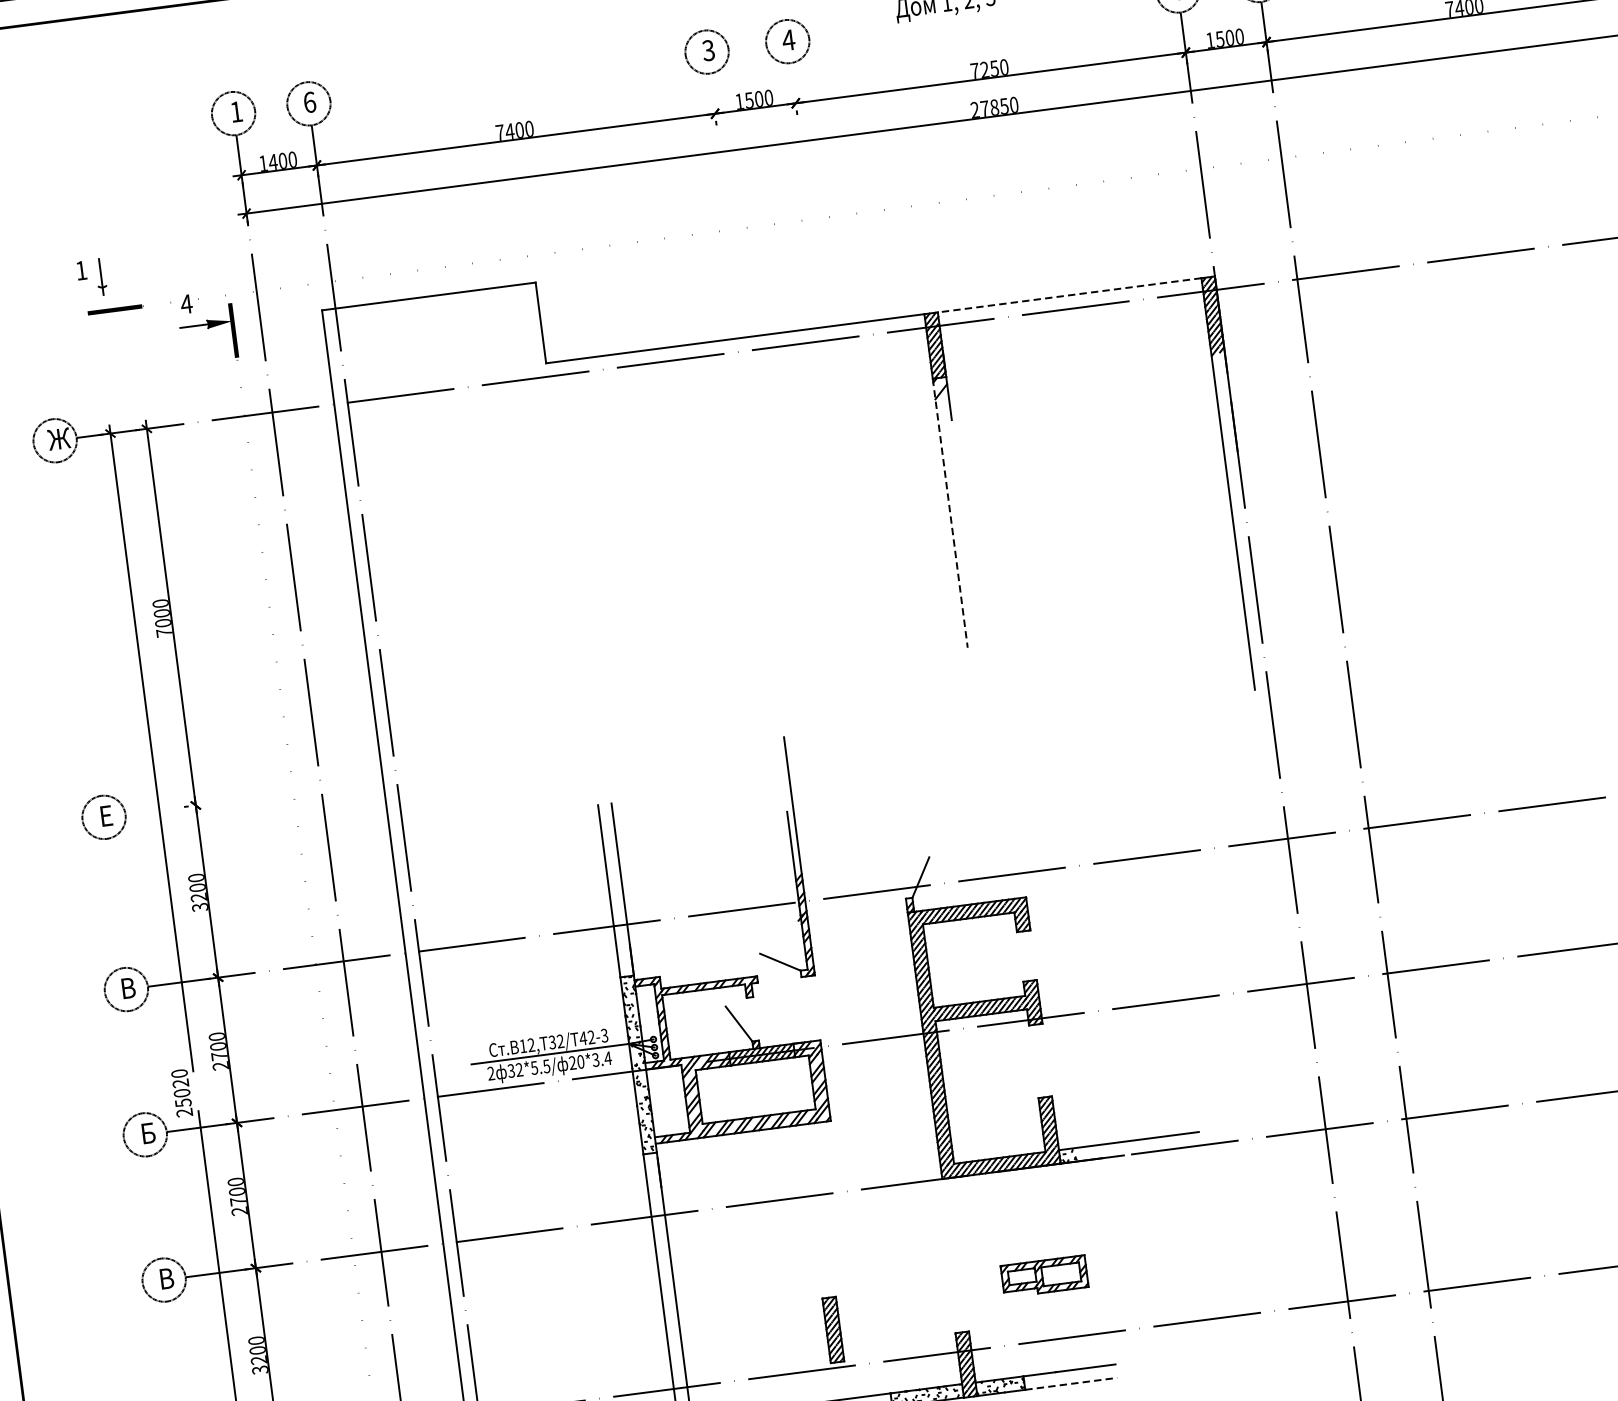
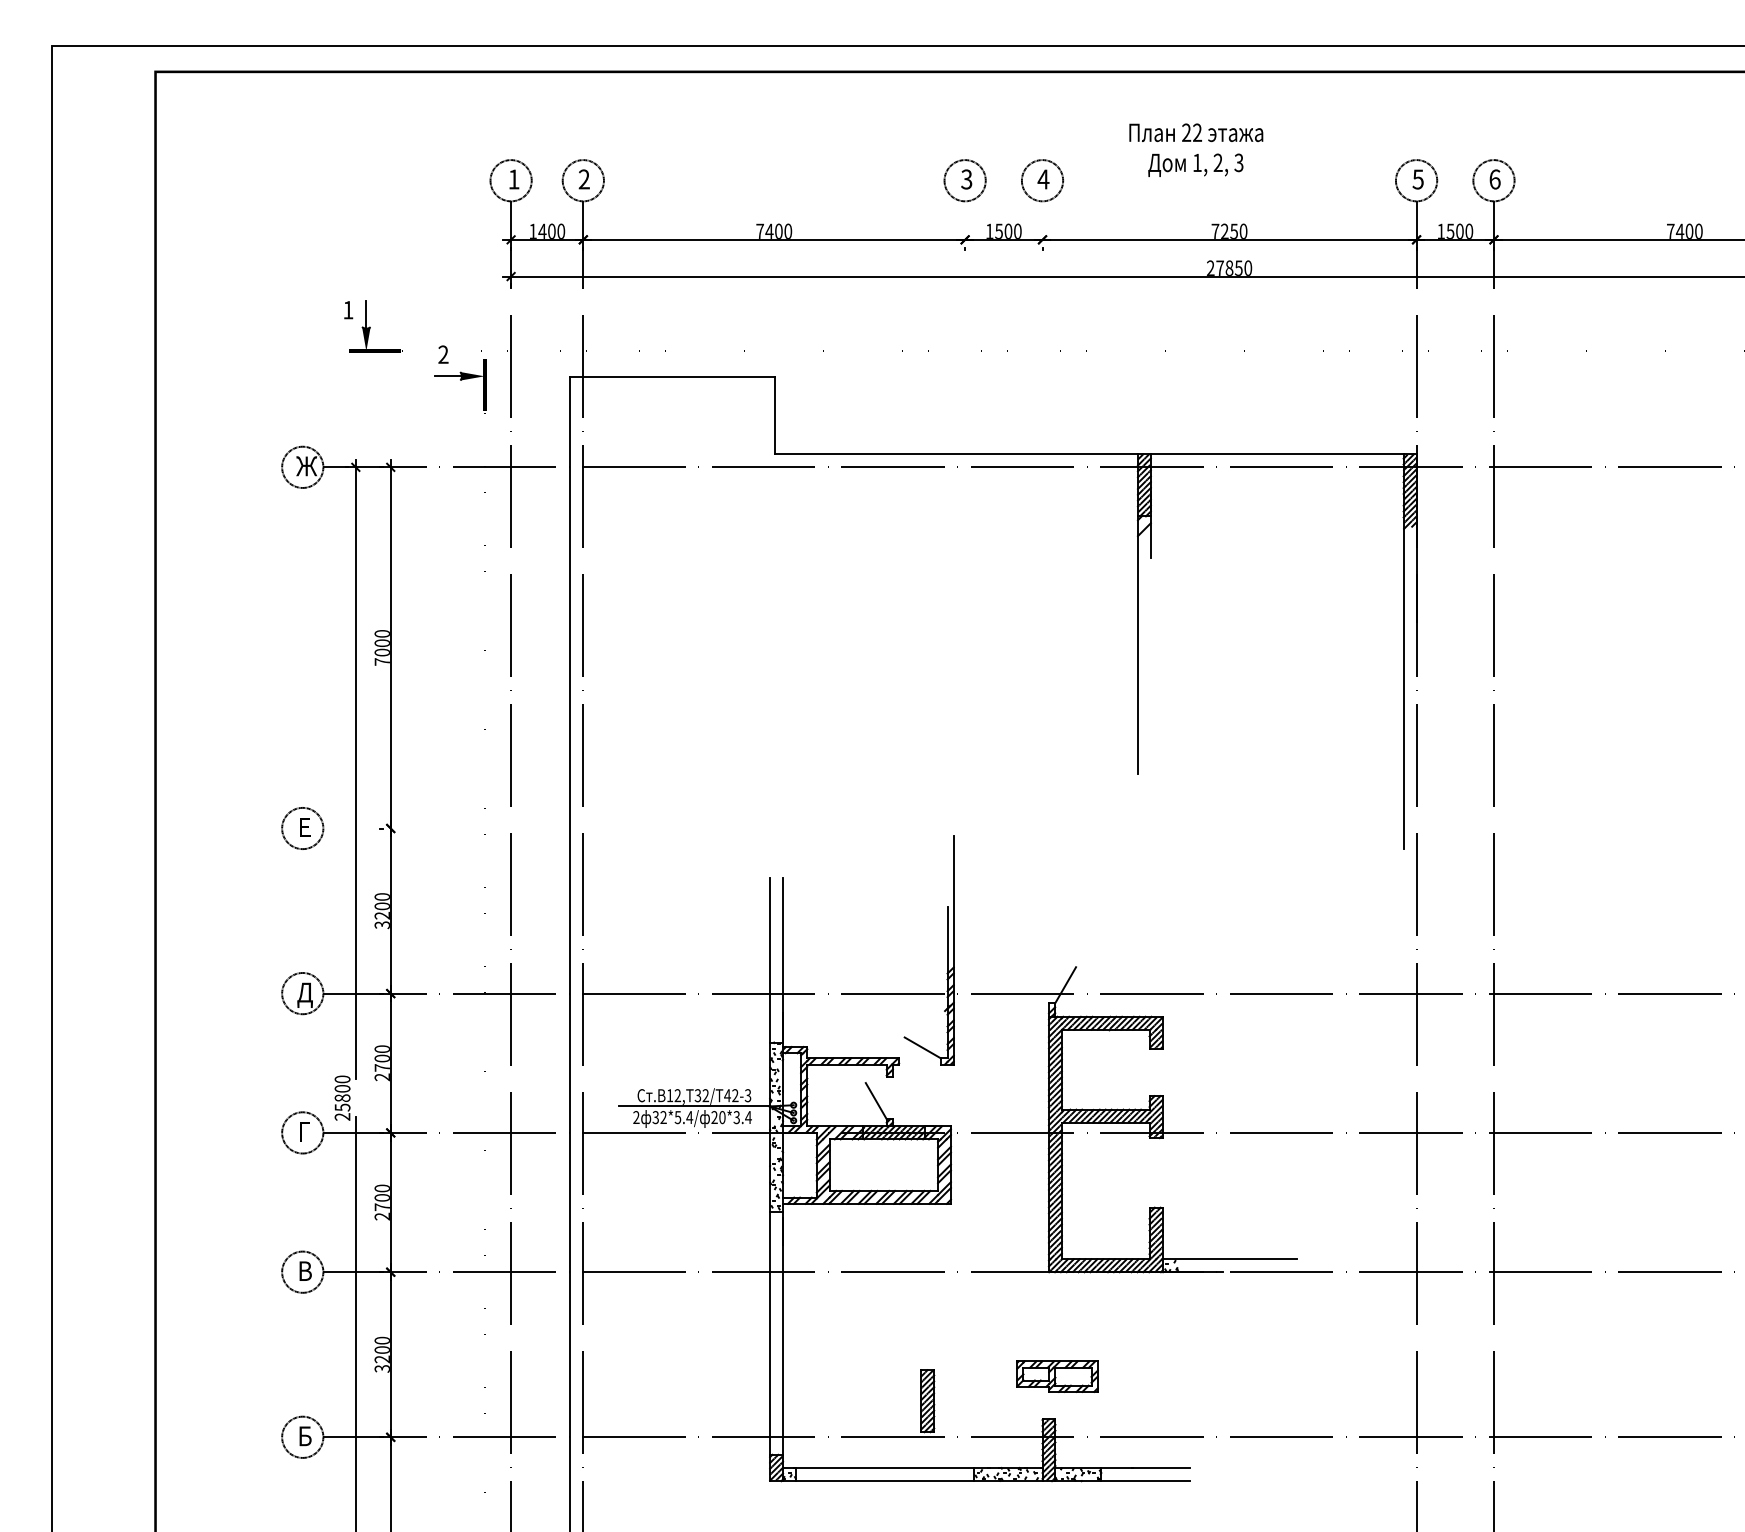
text: (308, 102) -> (583, 179), 6 -> 2
line: (1068, 295) -> (1276, 454), dashed -> solid
fill: (104, 297) -> (366, 338), added
text: (185, 304) -> (442, 354), 4 -> 2
line: (949, 513) -> (1137, 645), dashed -> solid
text: (128, 990) -> (304, 994), В -> Д
text: (546, 1066) -> (689, 1117), 32*5.5/ -> 32*5.4/
text: (181, 1088) -> (342, 1093), 25020 -> 25800
text: (149, 1132) -> (306, 1131), Б -> Г
part: (1044, 1276) -> (1057, 1376), moved
line: (1071, 1384) -> (1145, 1481), dashed -> solid

